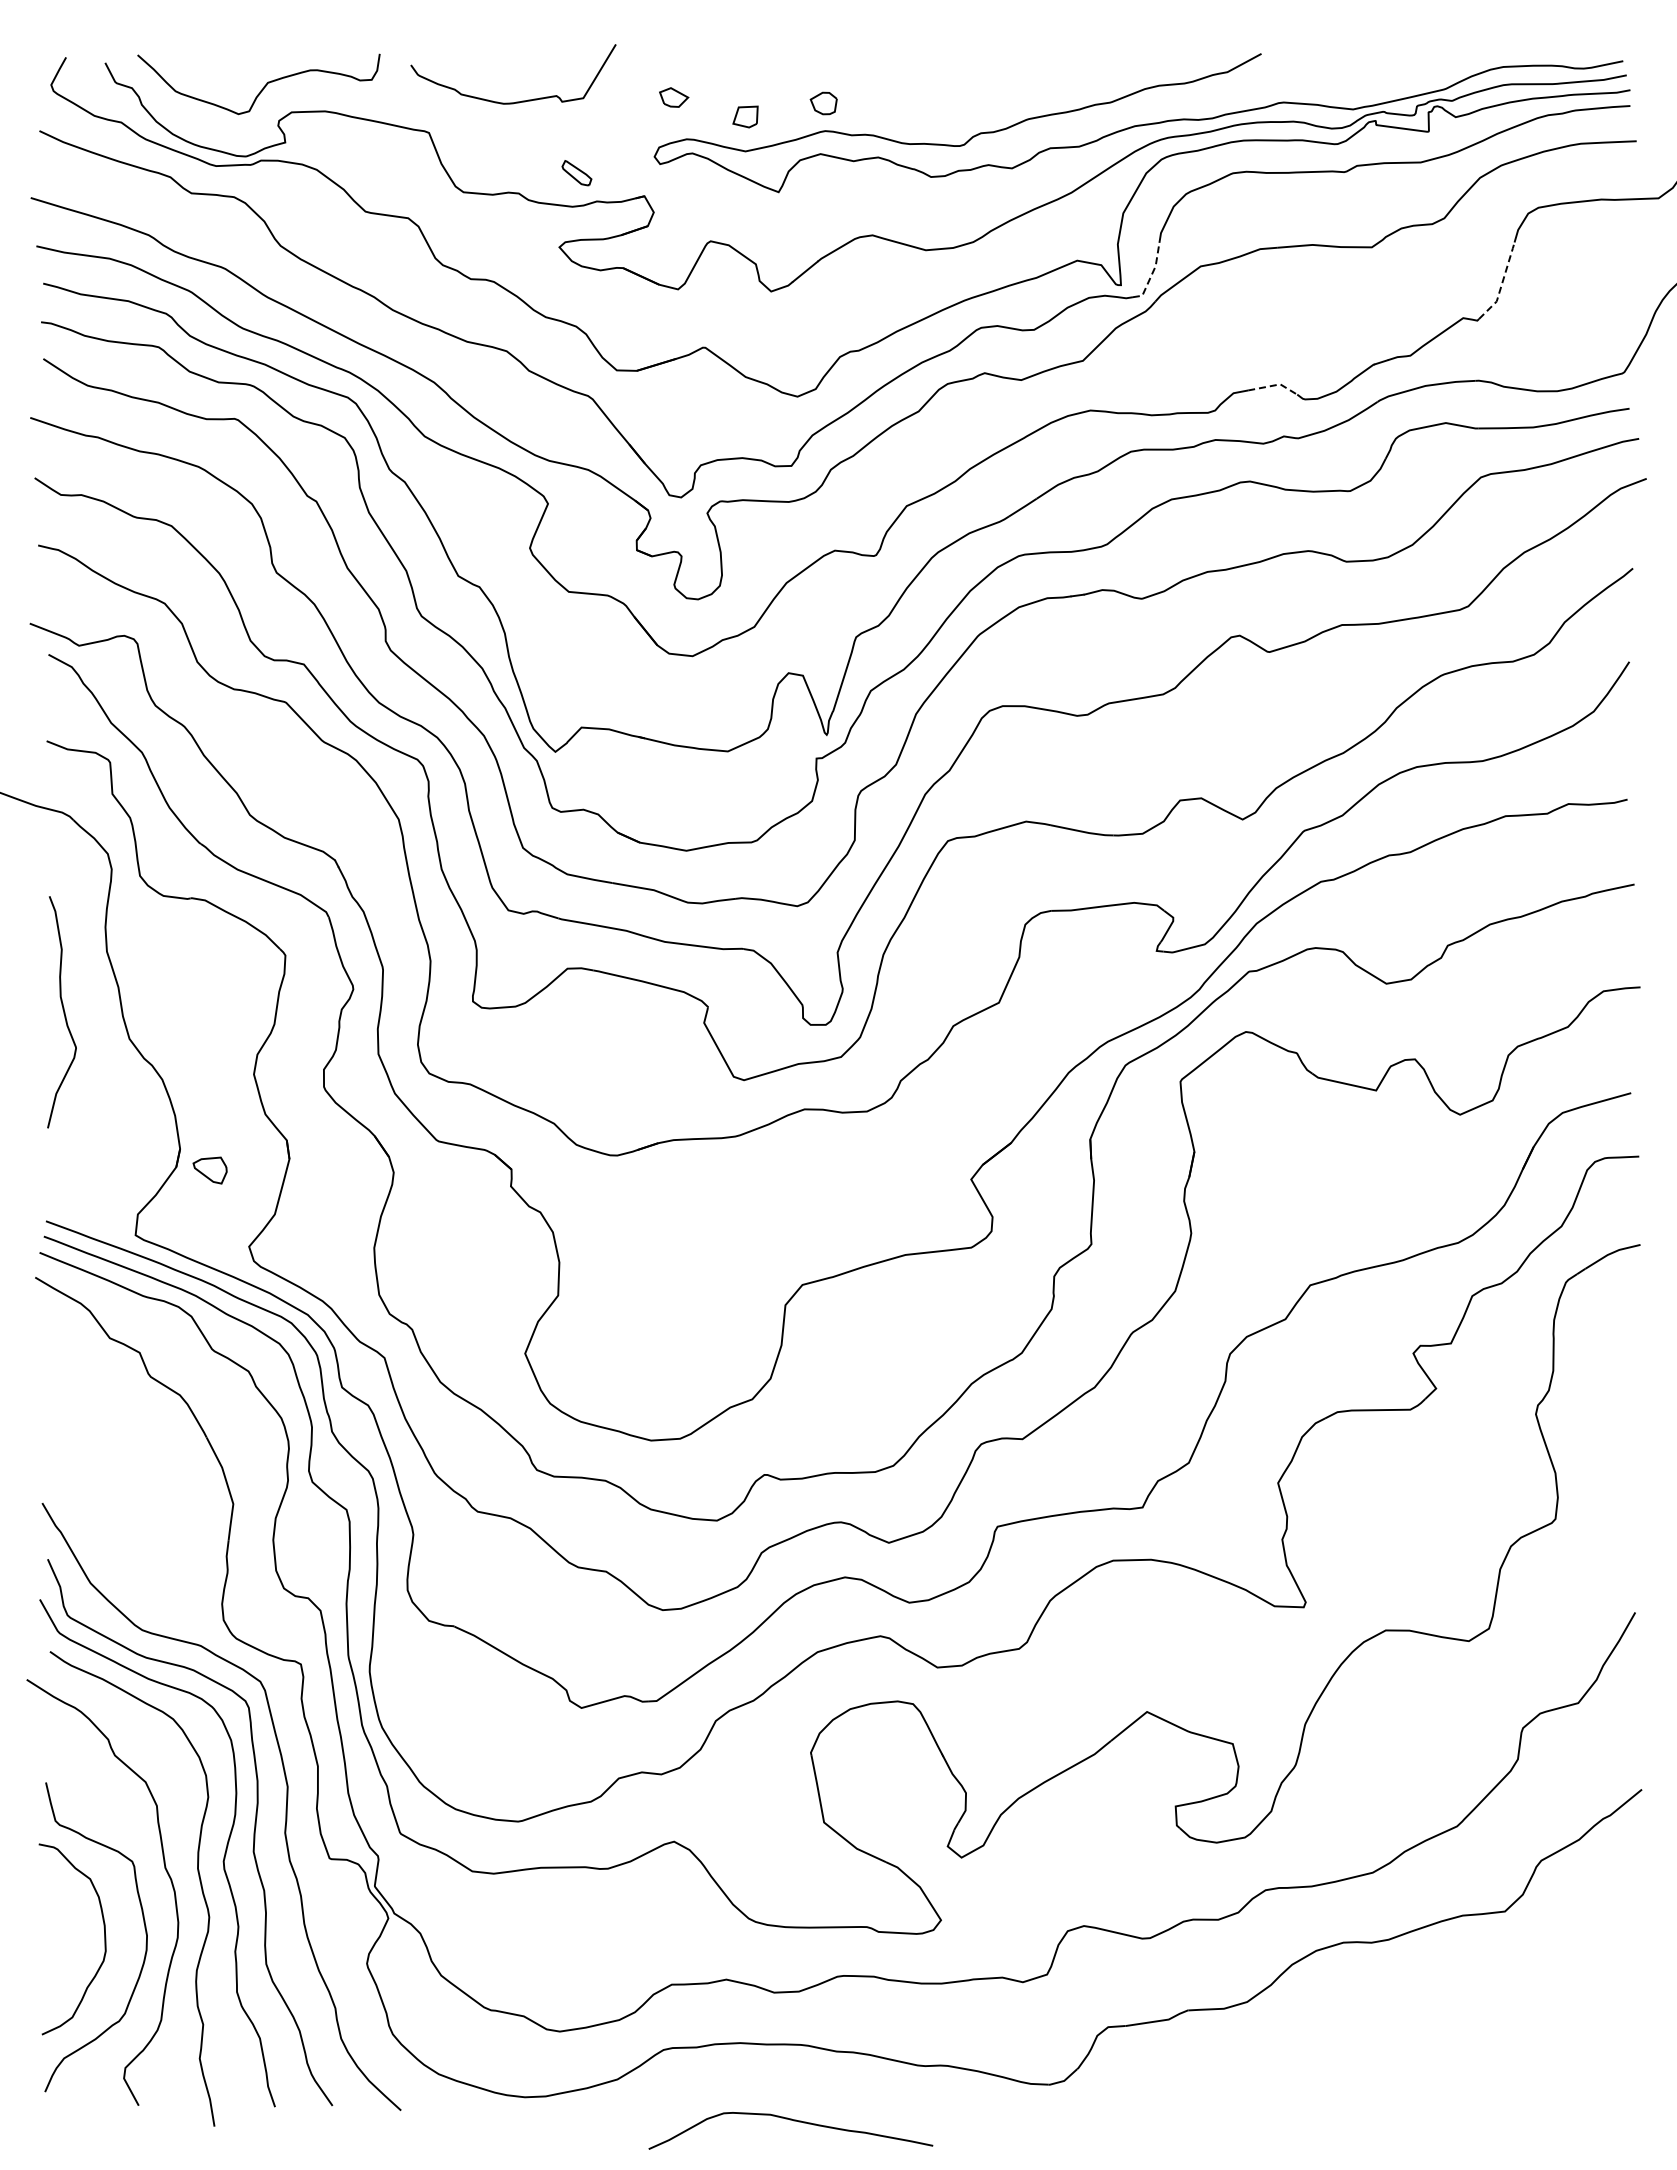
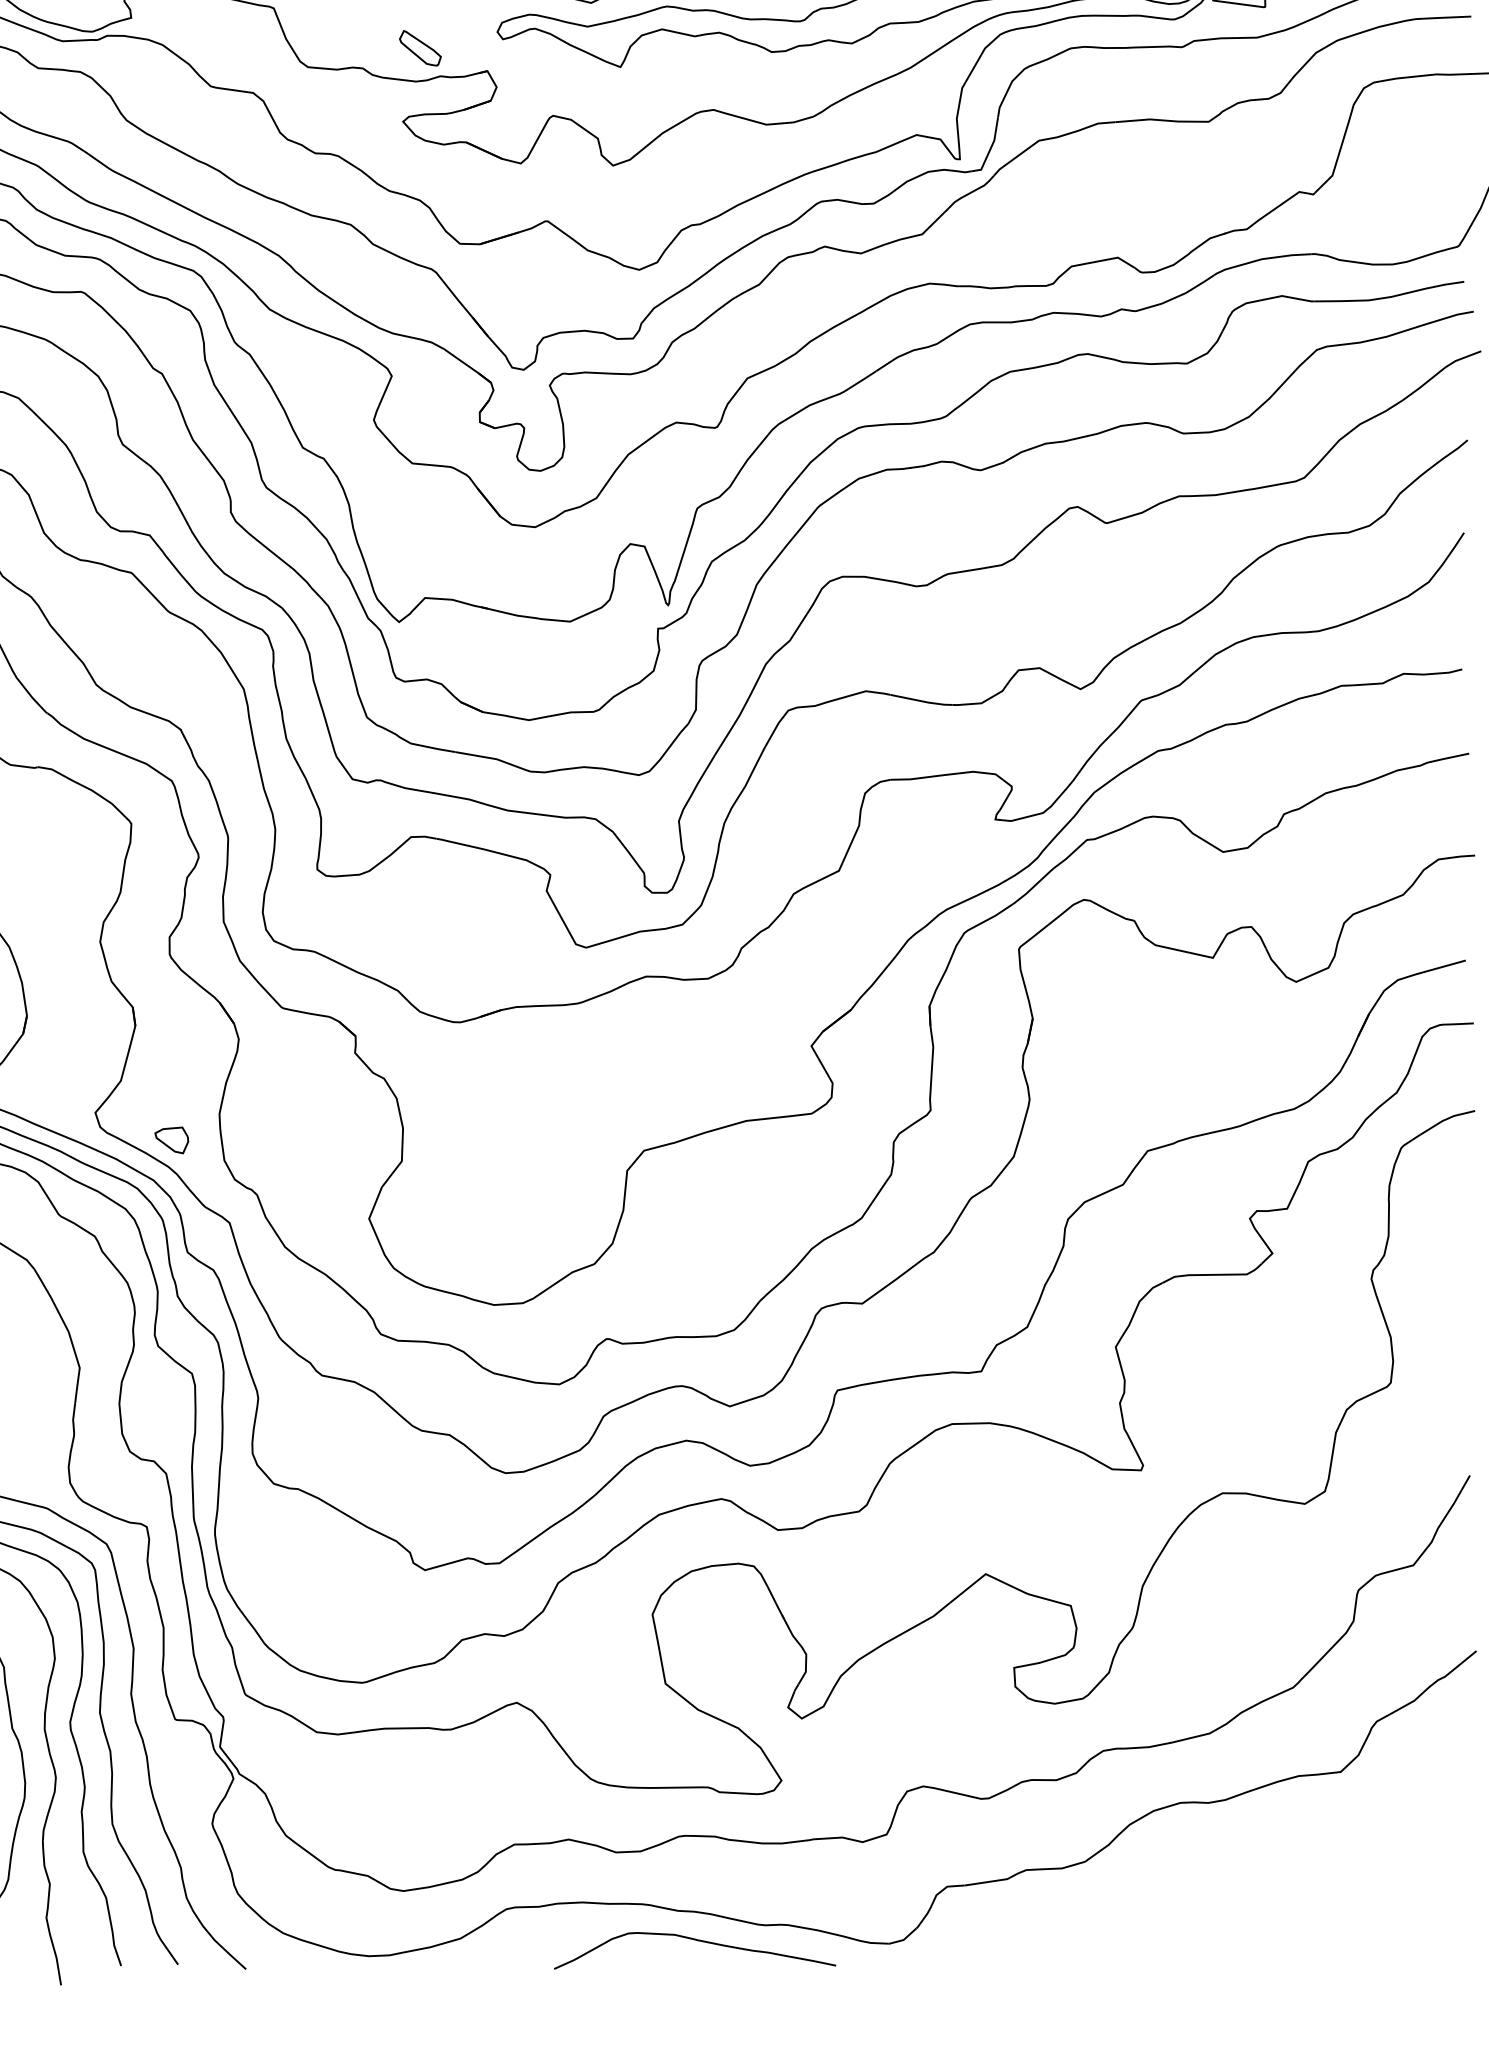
part: (576, 172) -> (420, 47), size x1.43
line: (1152, 274) -> (991, 148), dashed -> solid
line: (1502, 283) -> (1338, 157), dashed -> solid
line: (1274, 385) -> (1112, 258), dashed -> solid
part: (209, 1170) -> (171, 1140), moved
curve: (793, 2121) -> (697, 1941), moved

